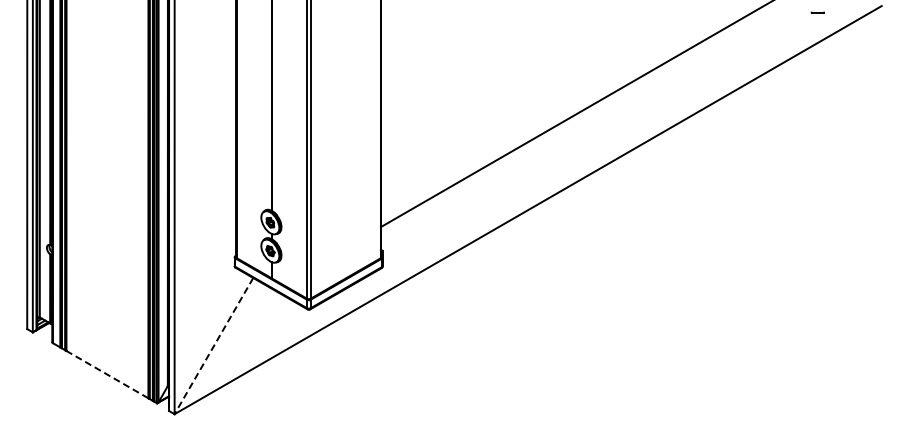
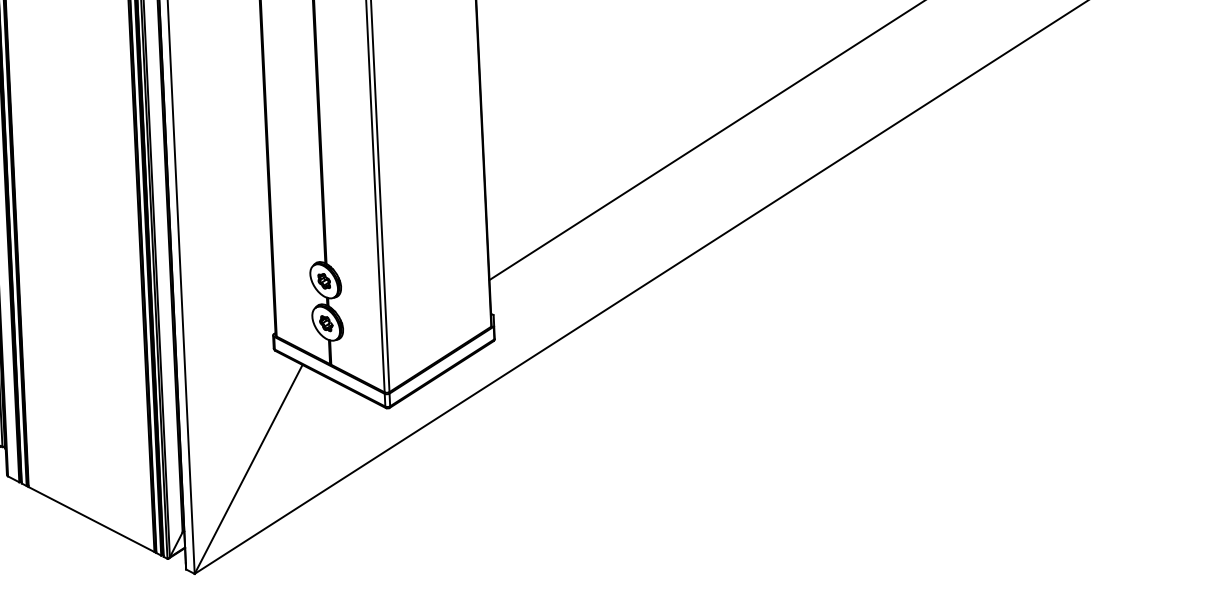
line: (213, 346) -> (248, 470), dashed -> solid
line: (106, 374) -> (90, 519), dashed -> solid

